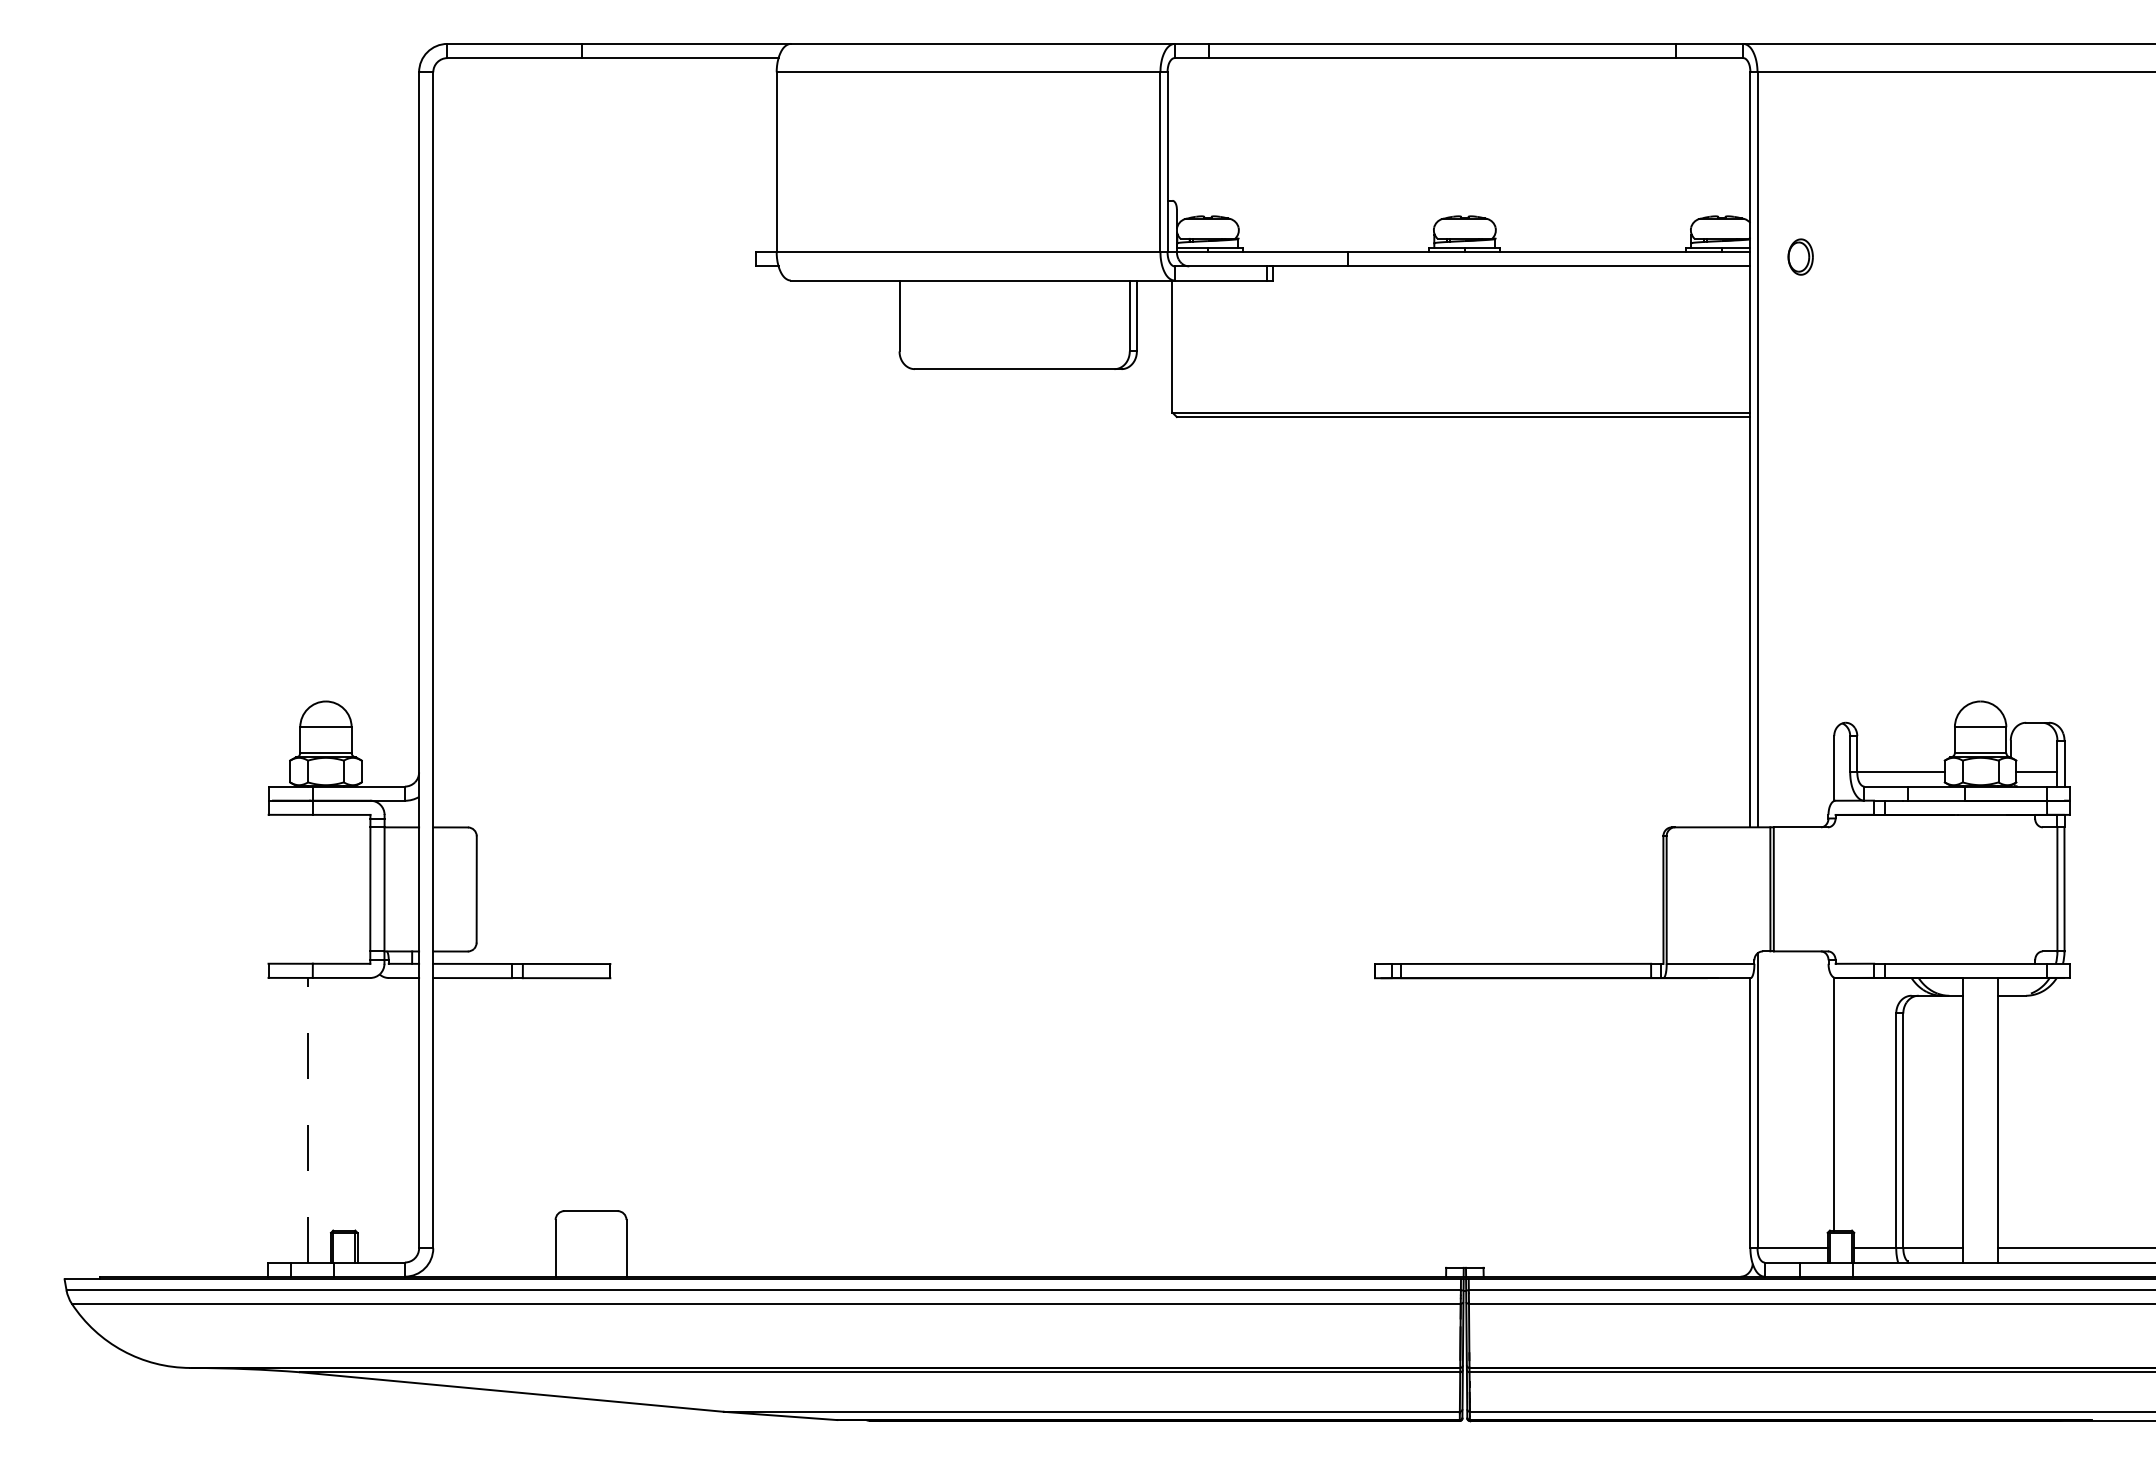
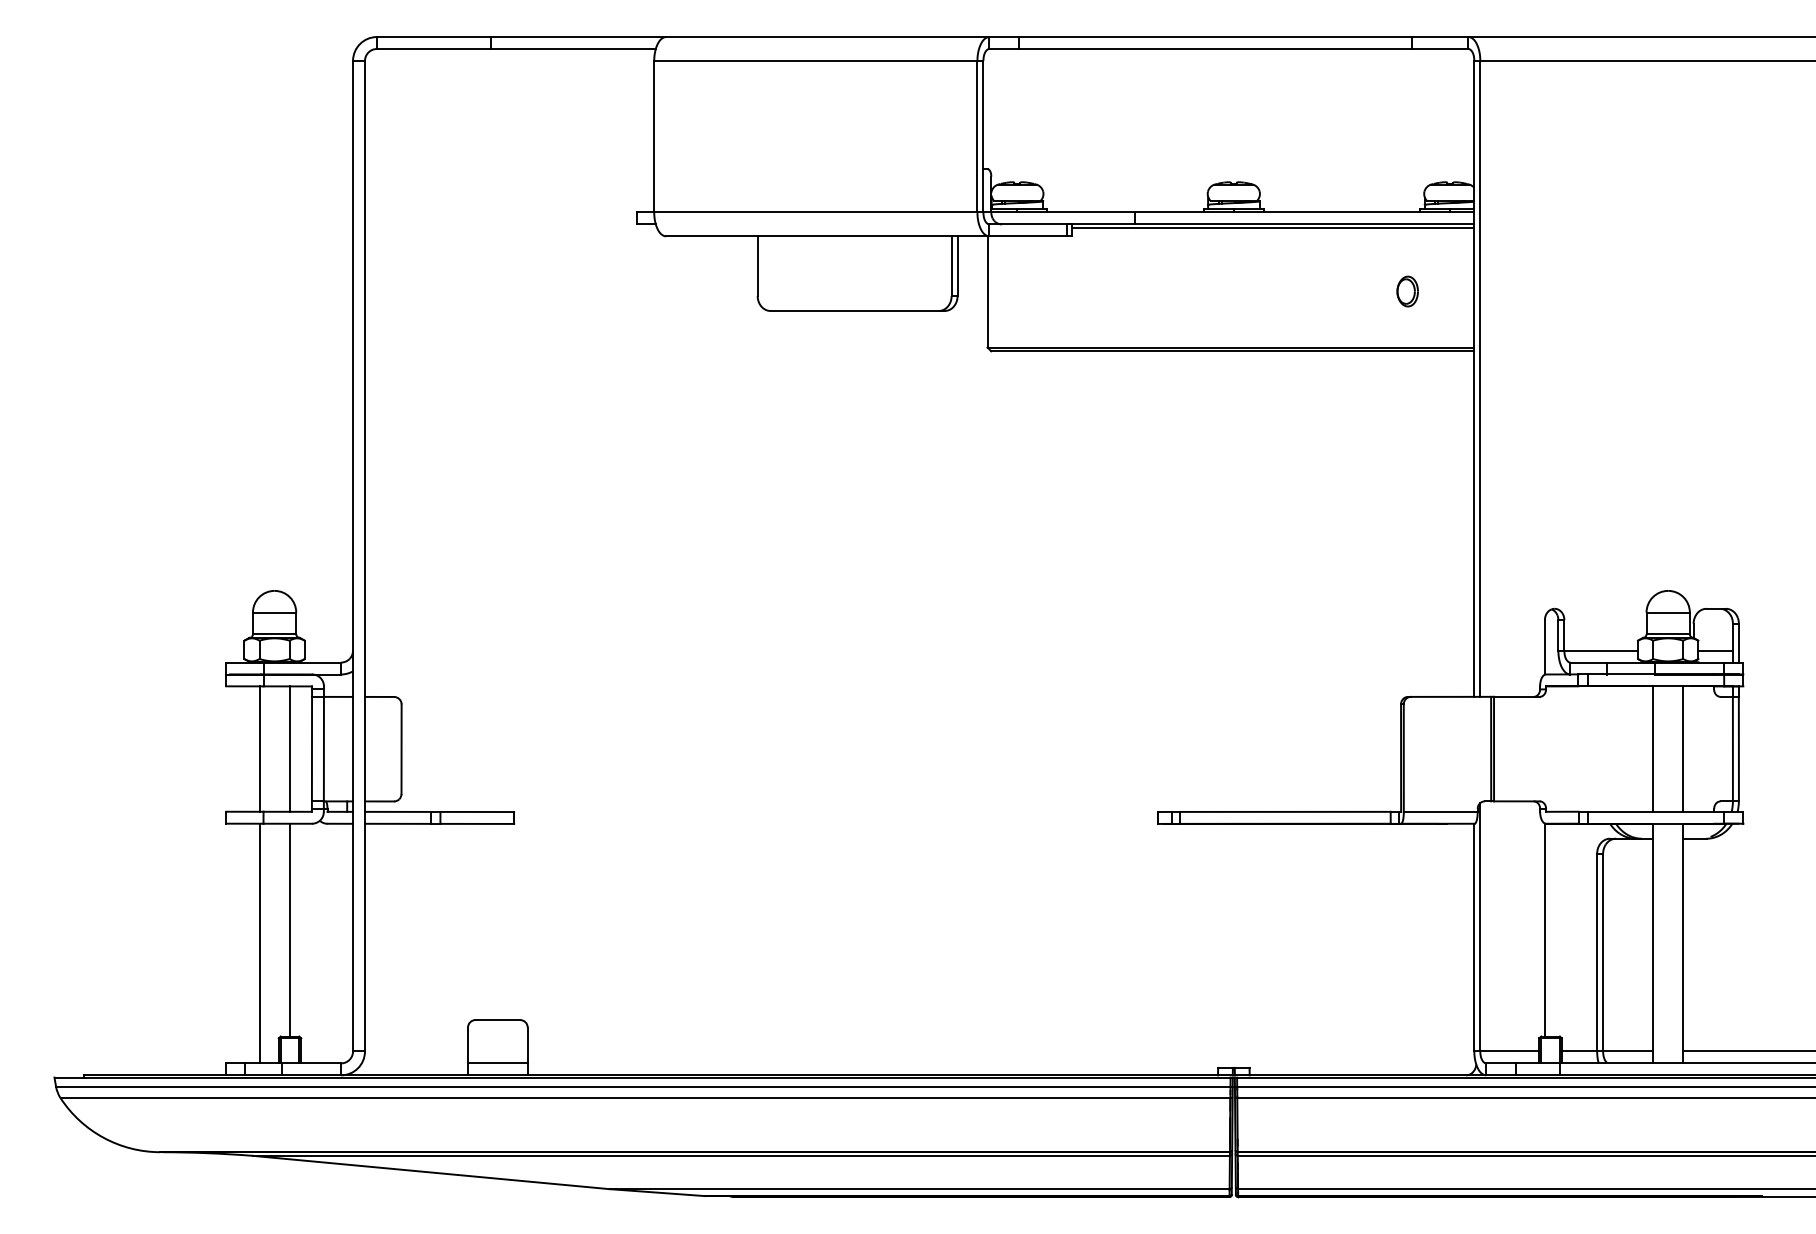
part: (1800, 256) -> (1407, 291), moved
line: (1511, 271) -> (1273, 228), added
line: (308, 888) -> (259, 748), added
line: (343, 888) -> (289, 748), added
line: (1963, 888) -> (1653, 748), added
line: (1998, 888) -> (1683, 748), added
line: (343, 1103) -> (289, 929), added
line: (308, 1120) -> (259, 943), dashed -> solid
line: (590, 1262) -> (497, 1063), added

